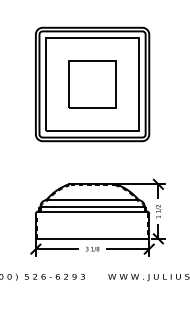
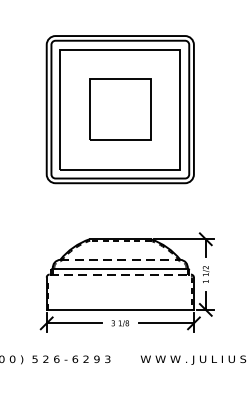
line: (93, 200) -> (121, 260), solid -> dashed
line: (93, 211) -> (121, 274), solid -> dashed

